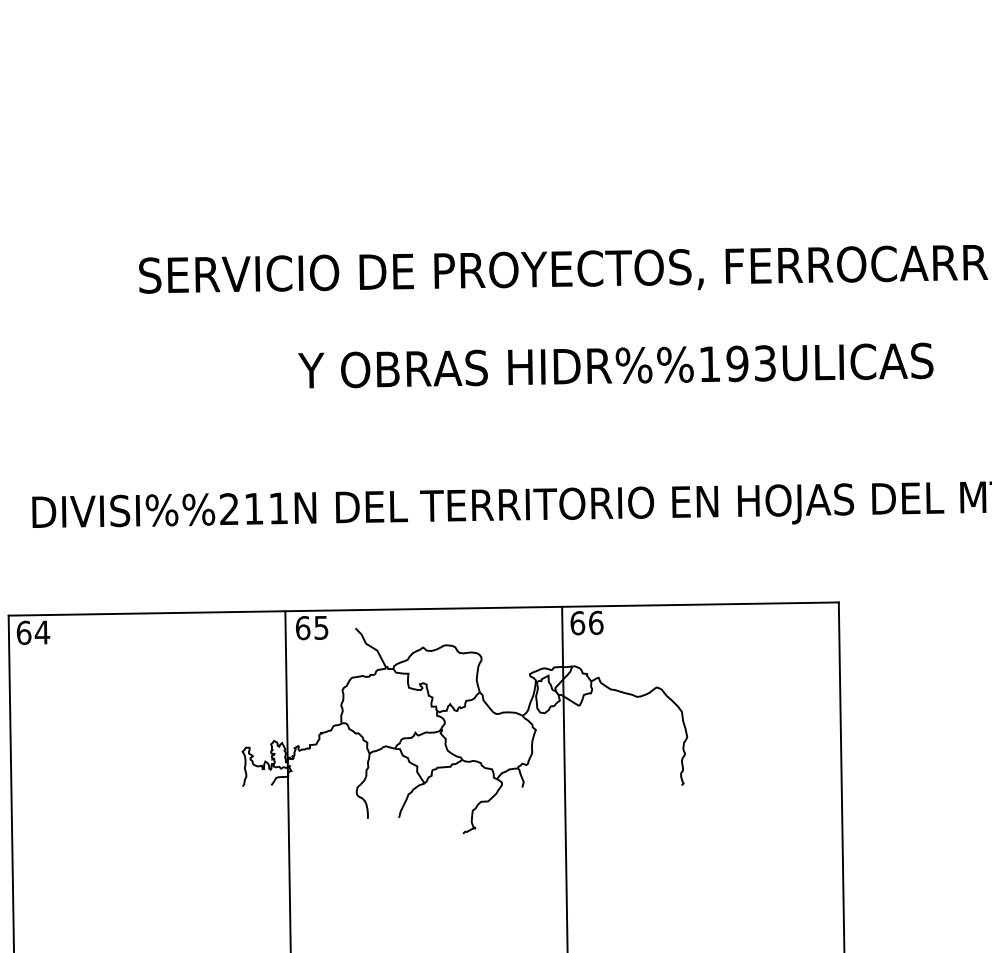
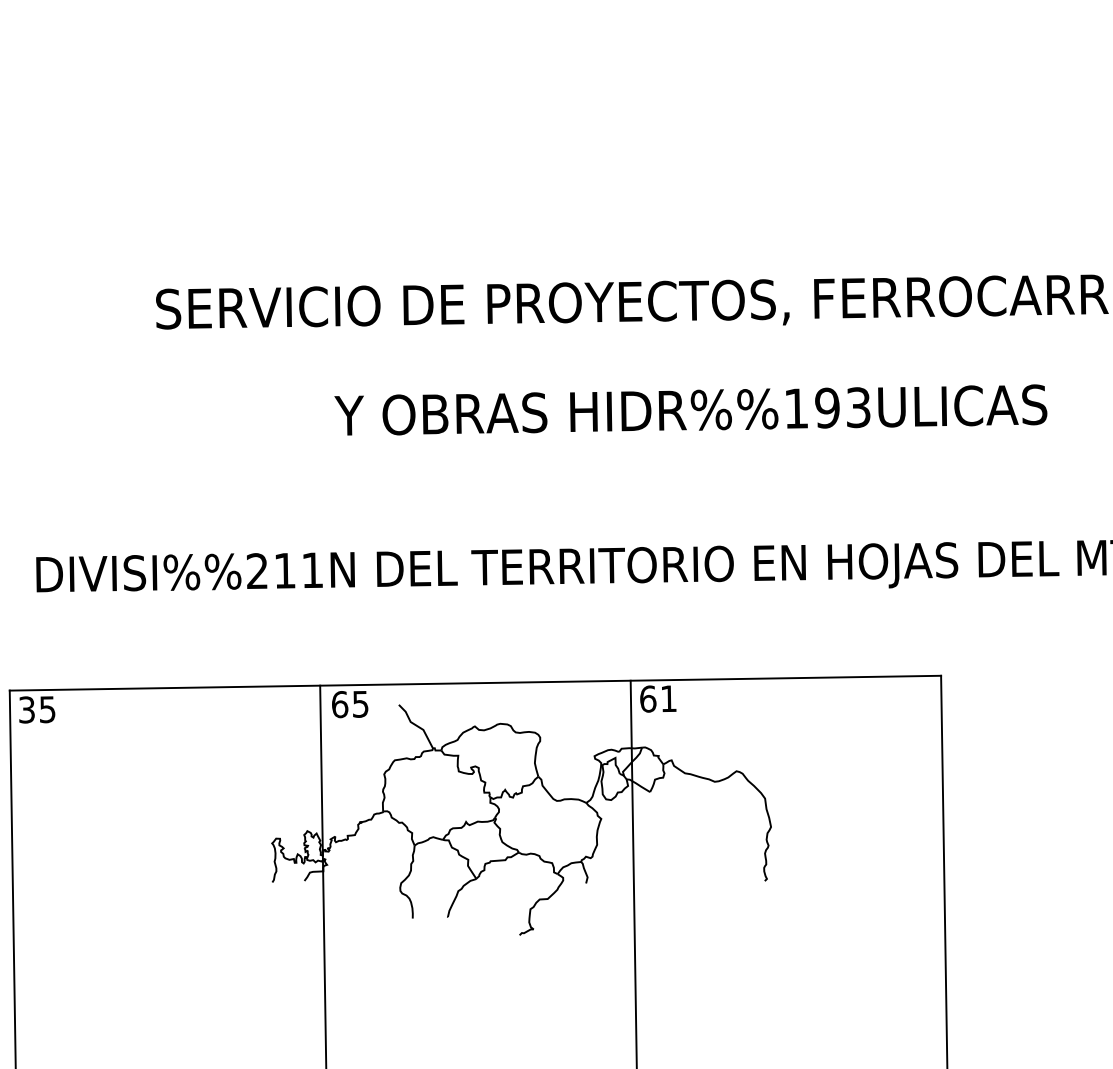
text: (596, 622) -> (669, 698), 66 -> 61
text: (33, 632) -> (37, 709), 64 -> 35

